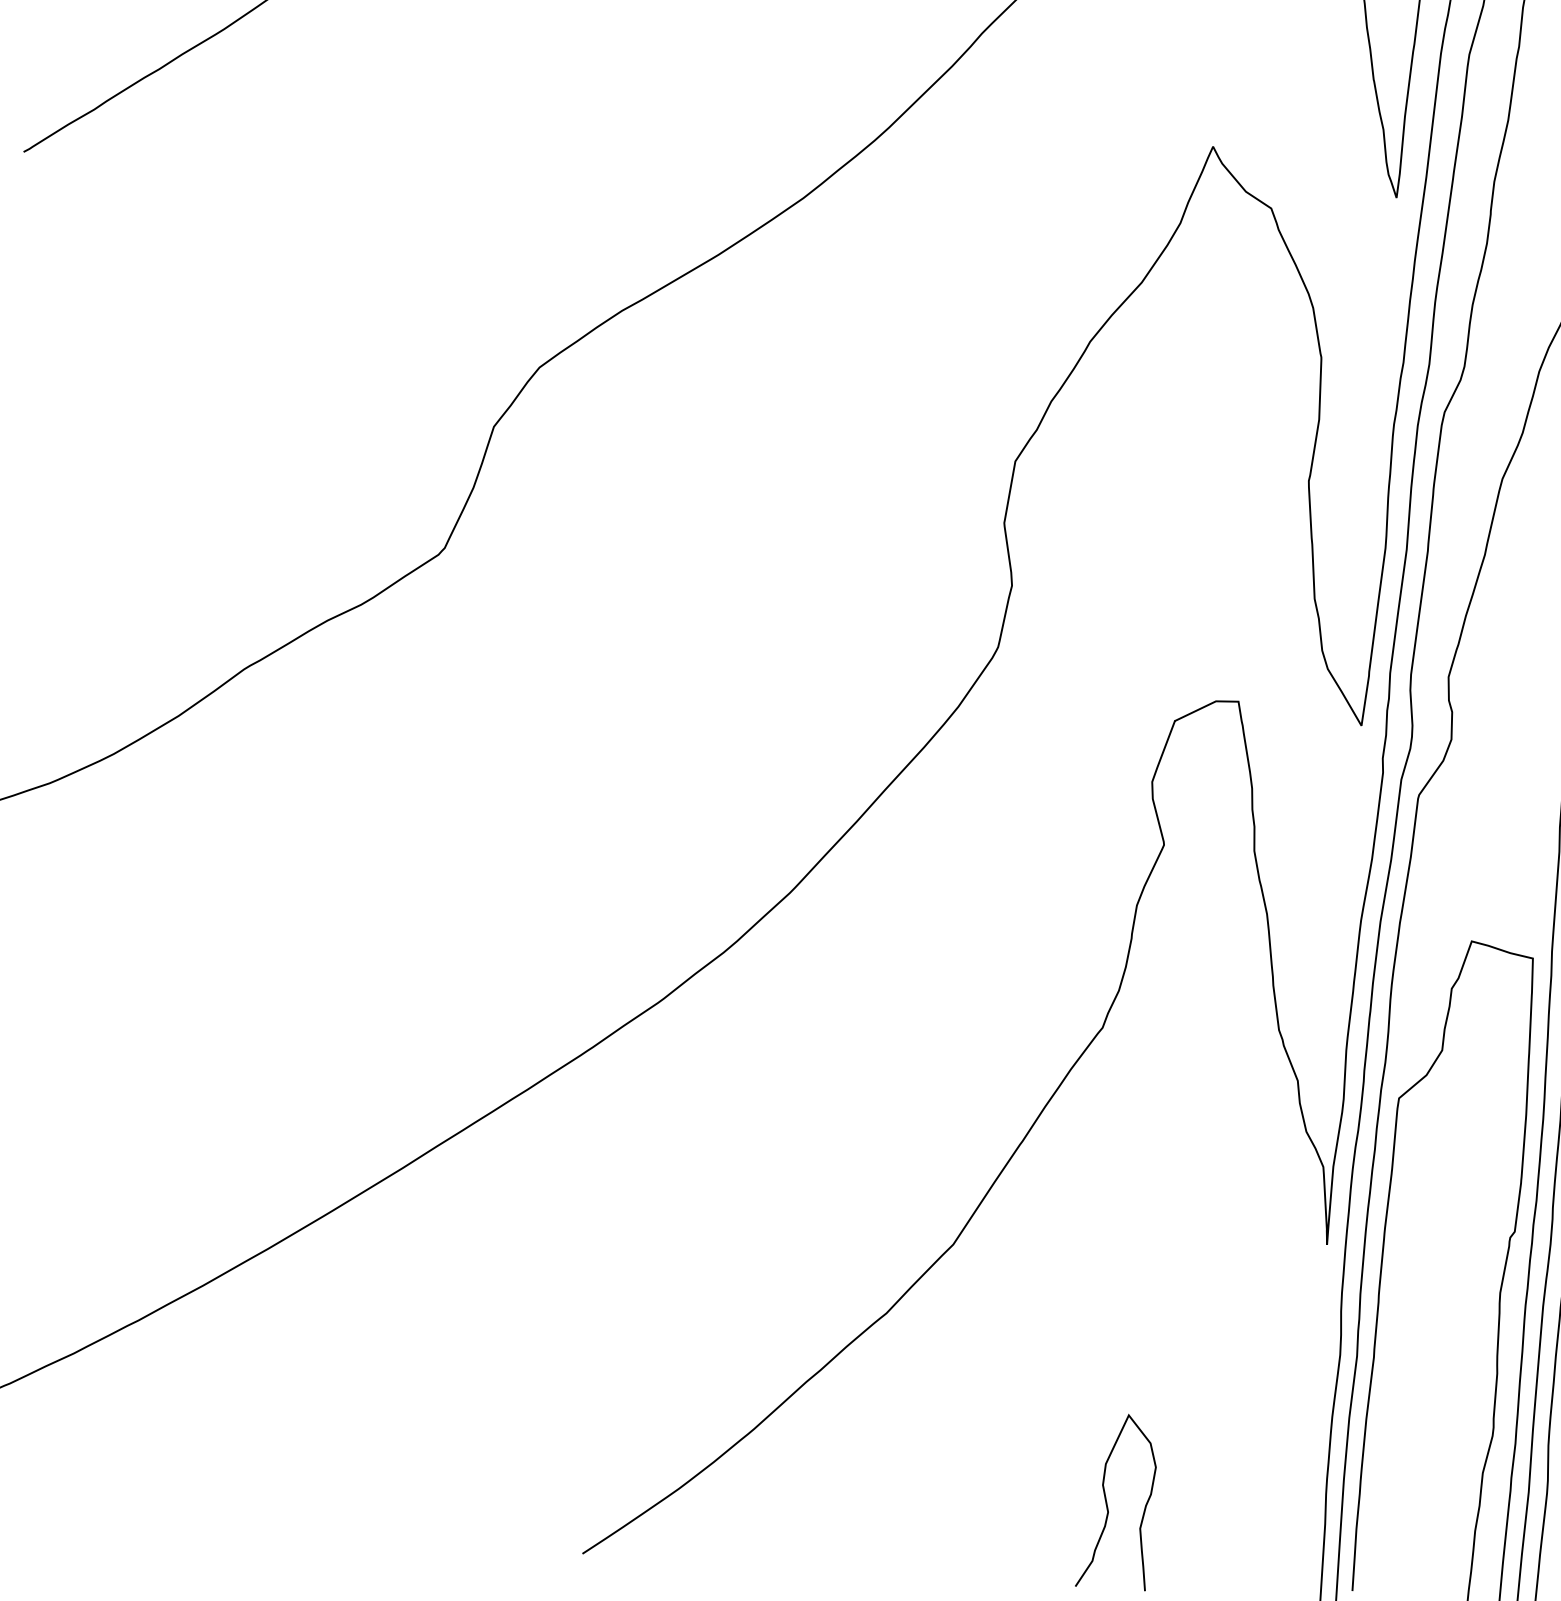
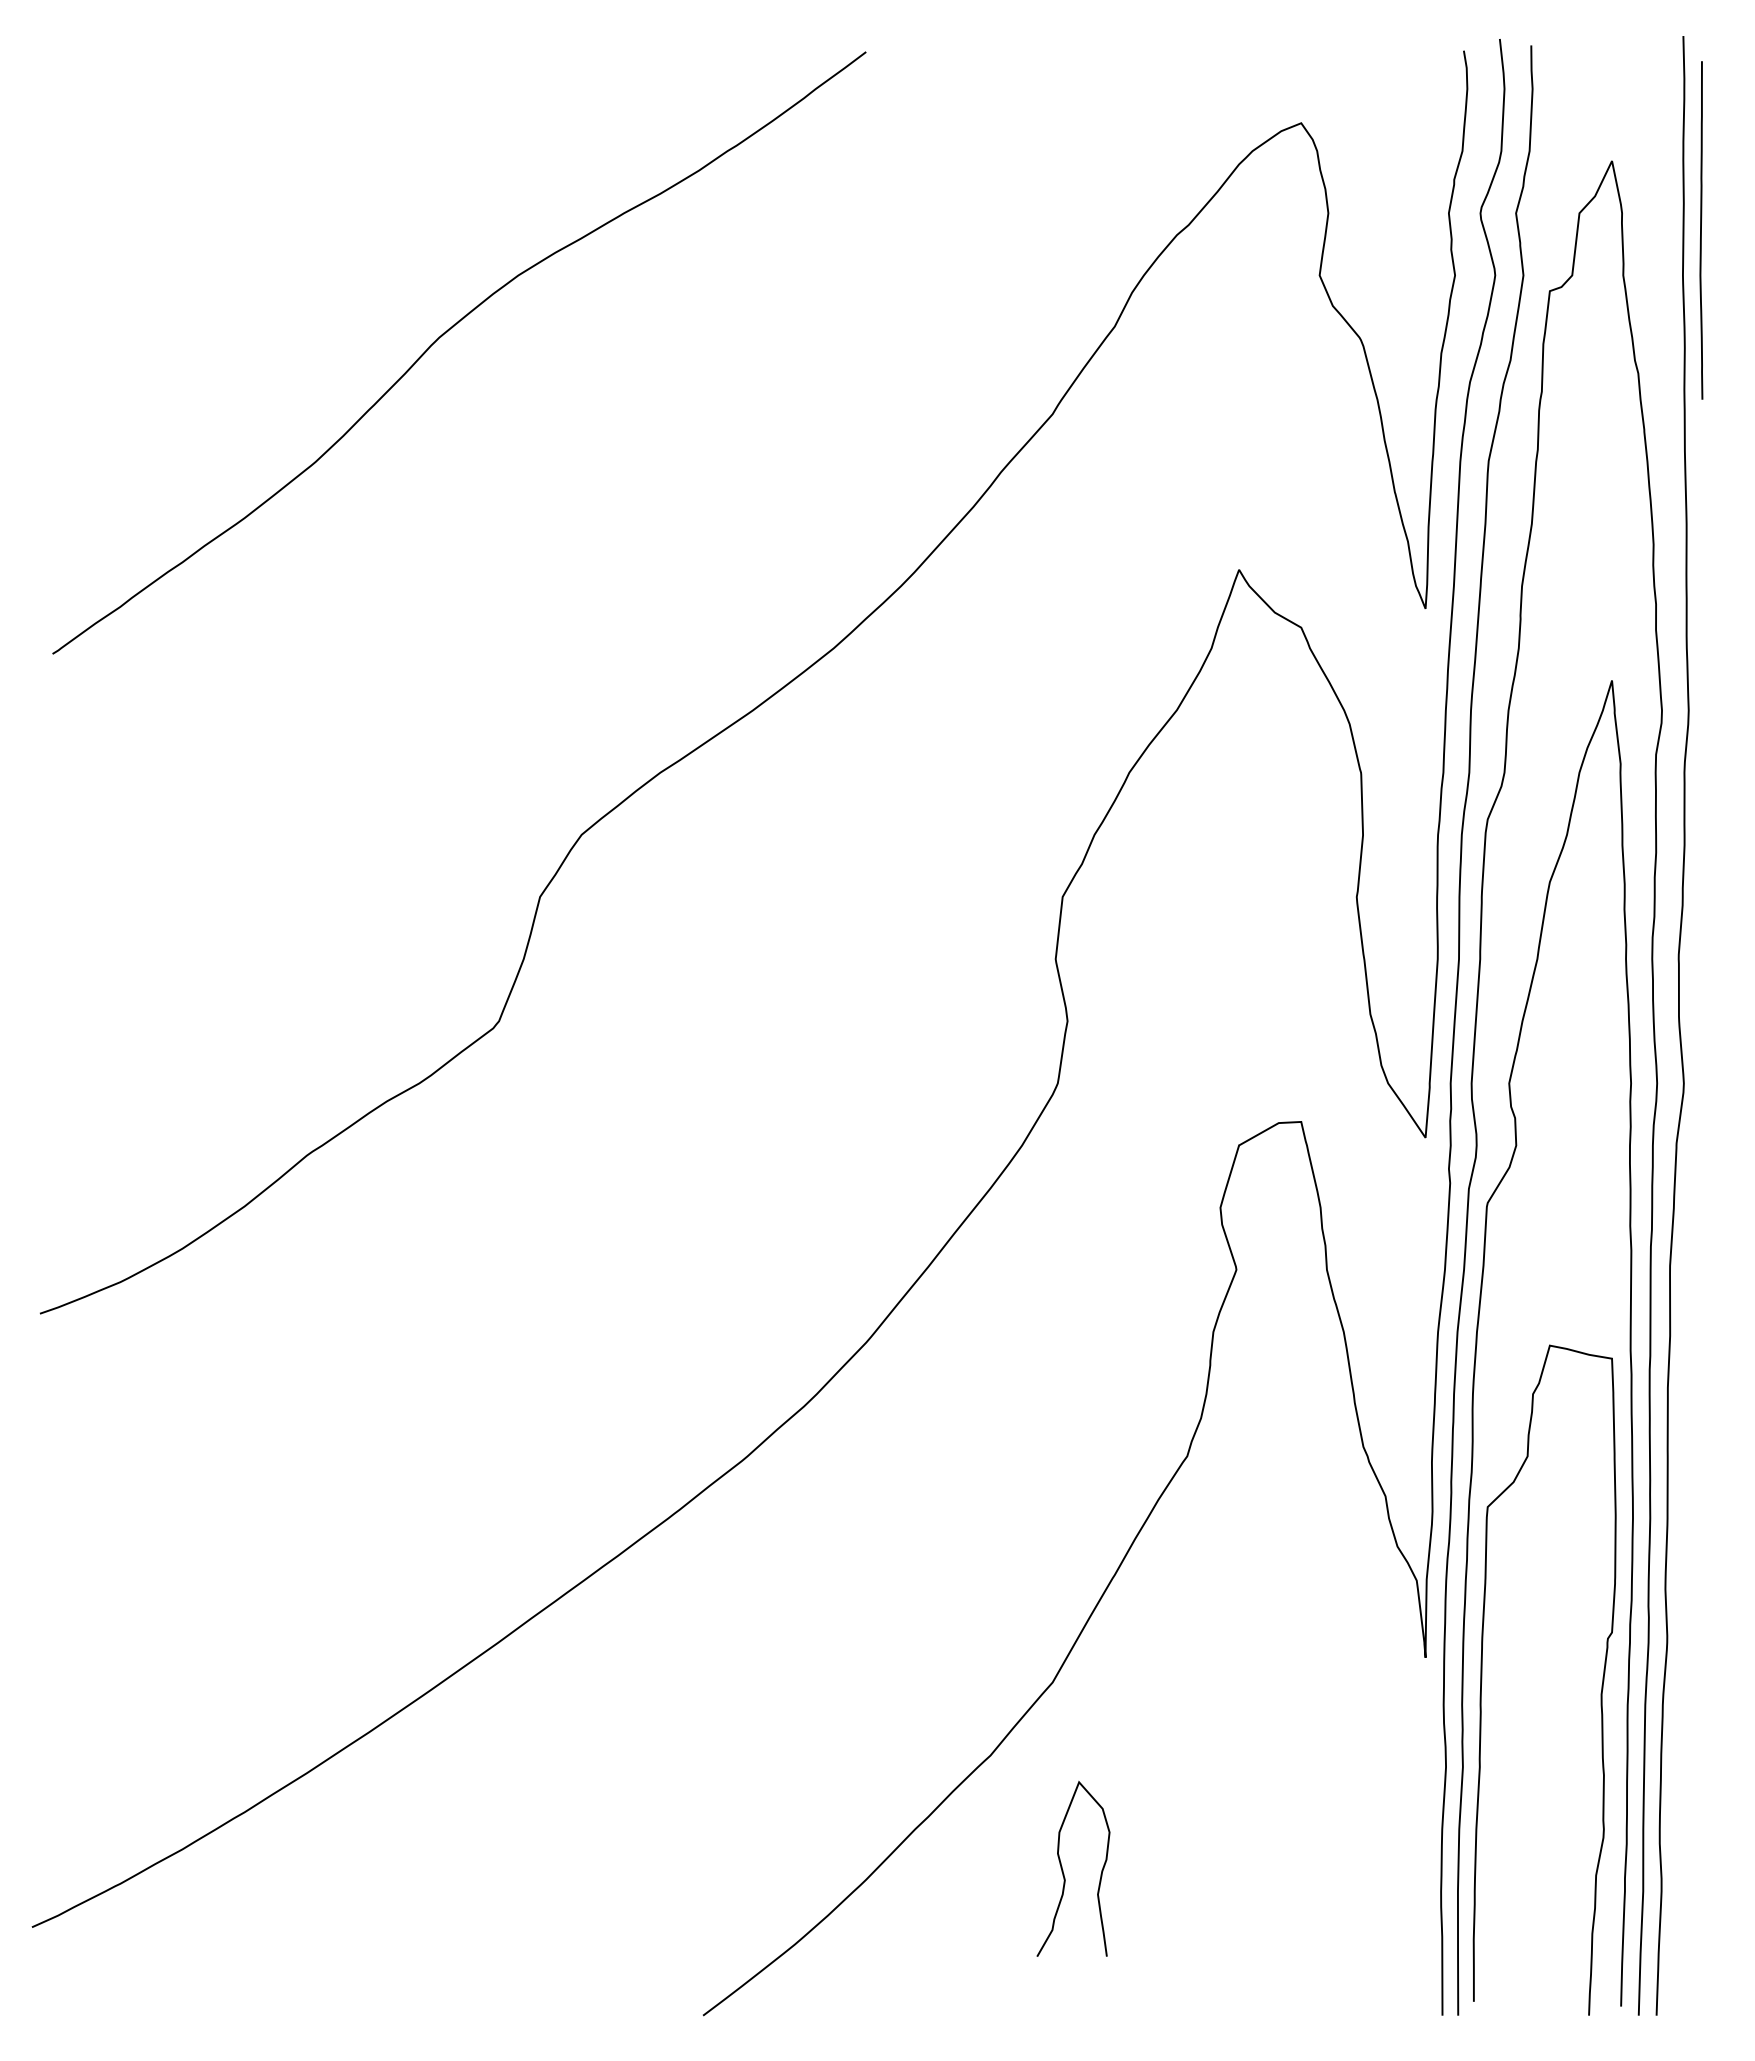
curve: (1107, 1502) -> (1063, 1870), moved

